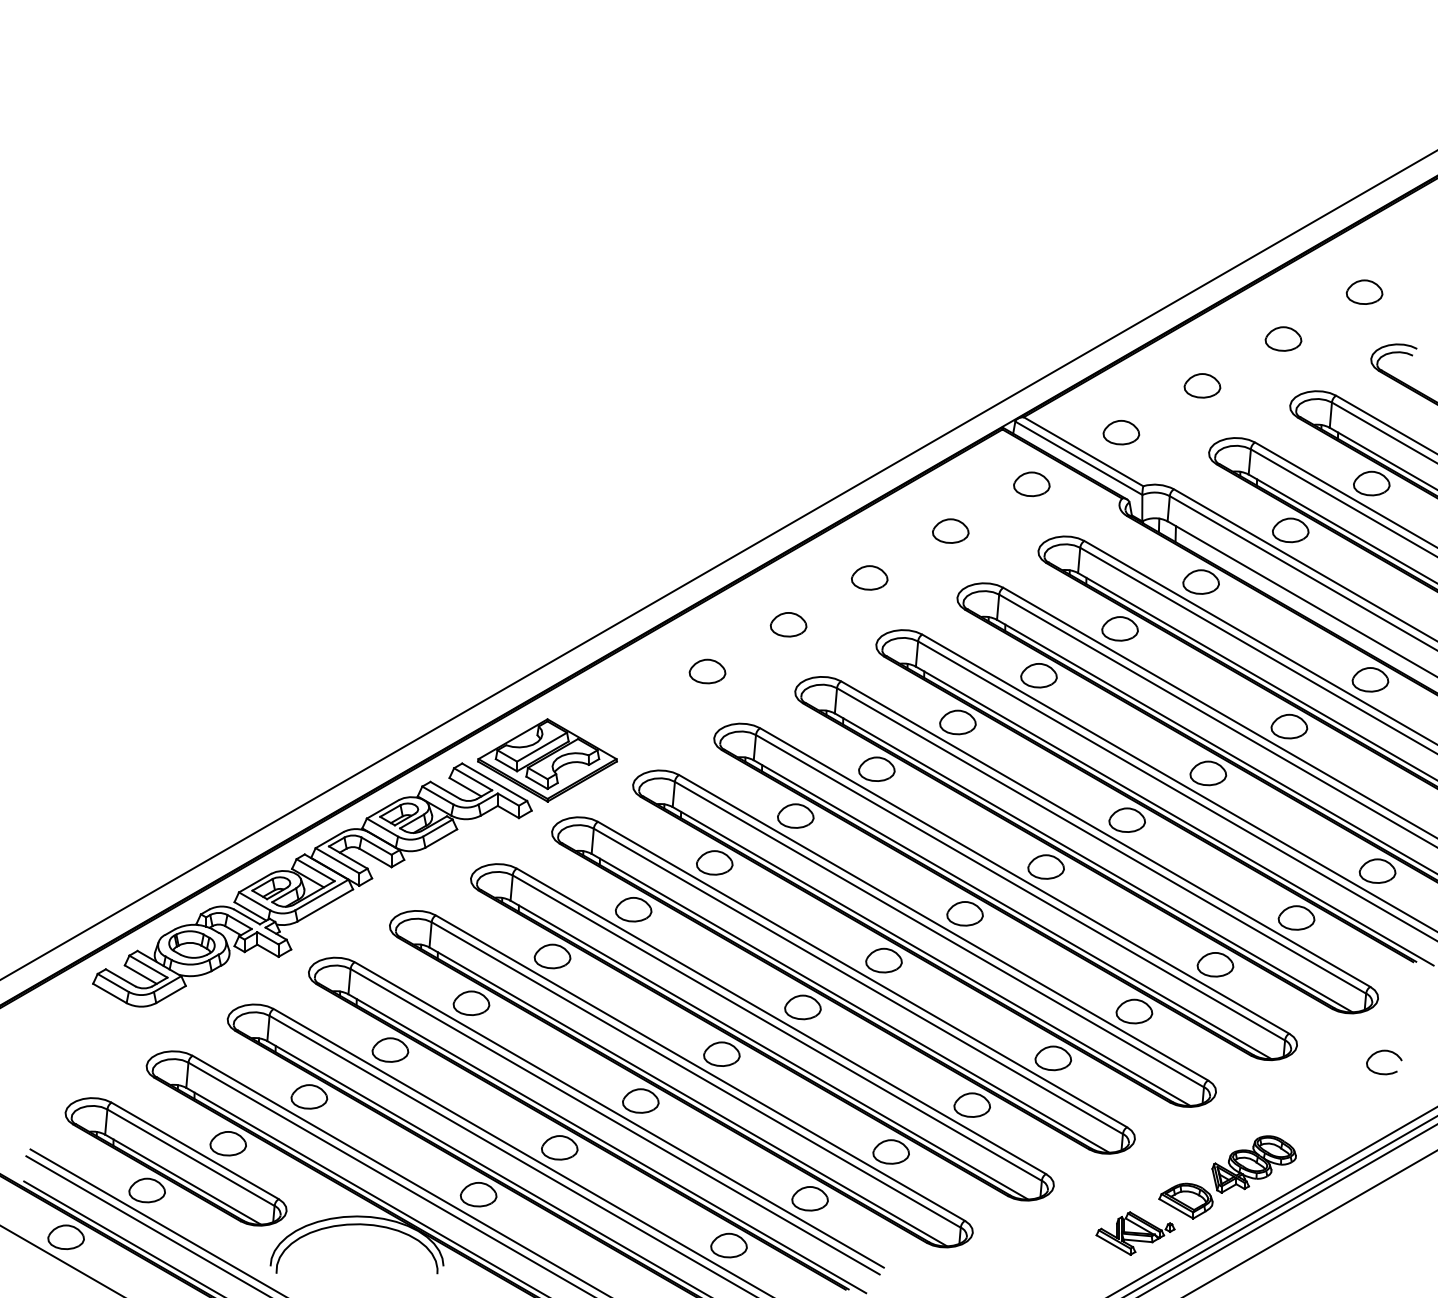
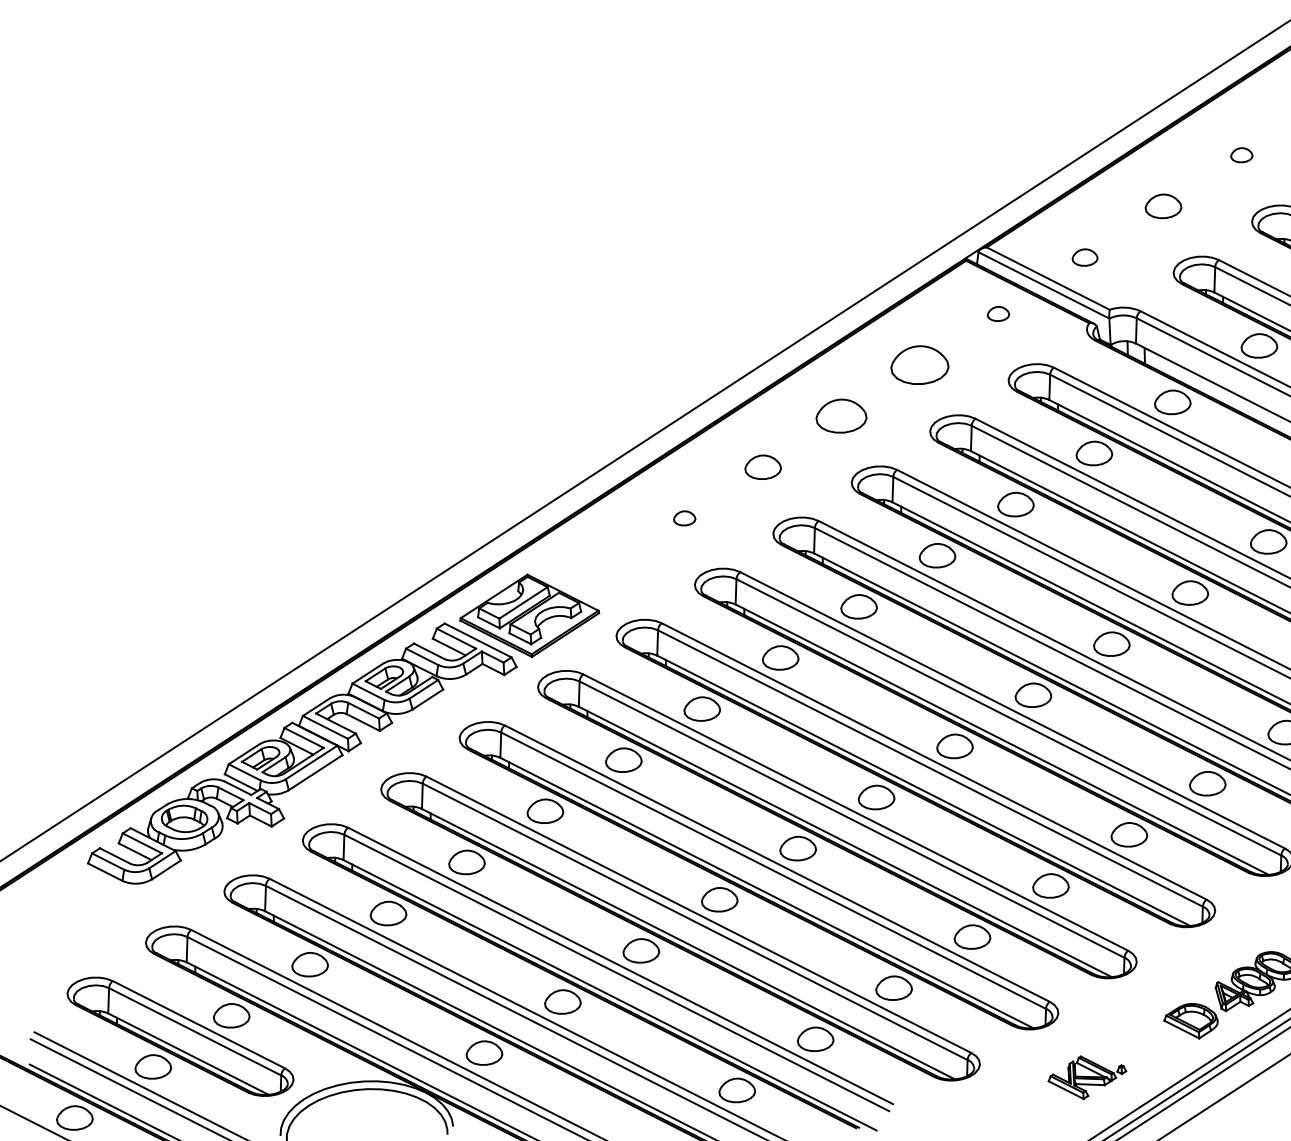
part: (1283, 338) -> (1241, 154), size x0.6
part: (1121, 432) -> (1085, 257), size x0.7
part: (1031, 484) -> (998, 314), size x0.6
part: (950, 530) -> (919, 364), size x1.6
part: (869, 577) -> (841, 415), size x1.4
part: (707, 671) -> (684, 518), size x0.6
part: (1135, 1233) -> (1087, 1077), moved

